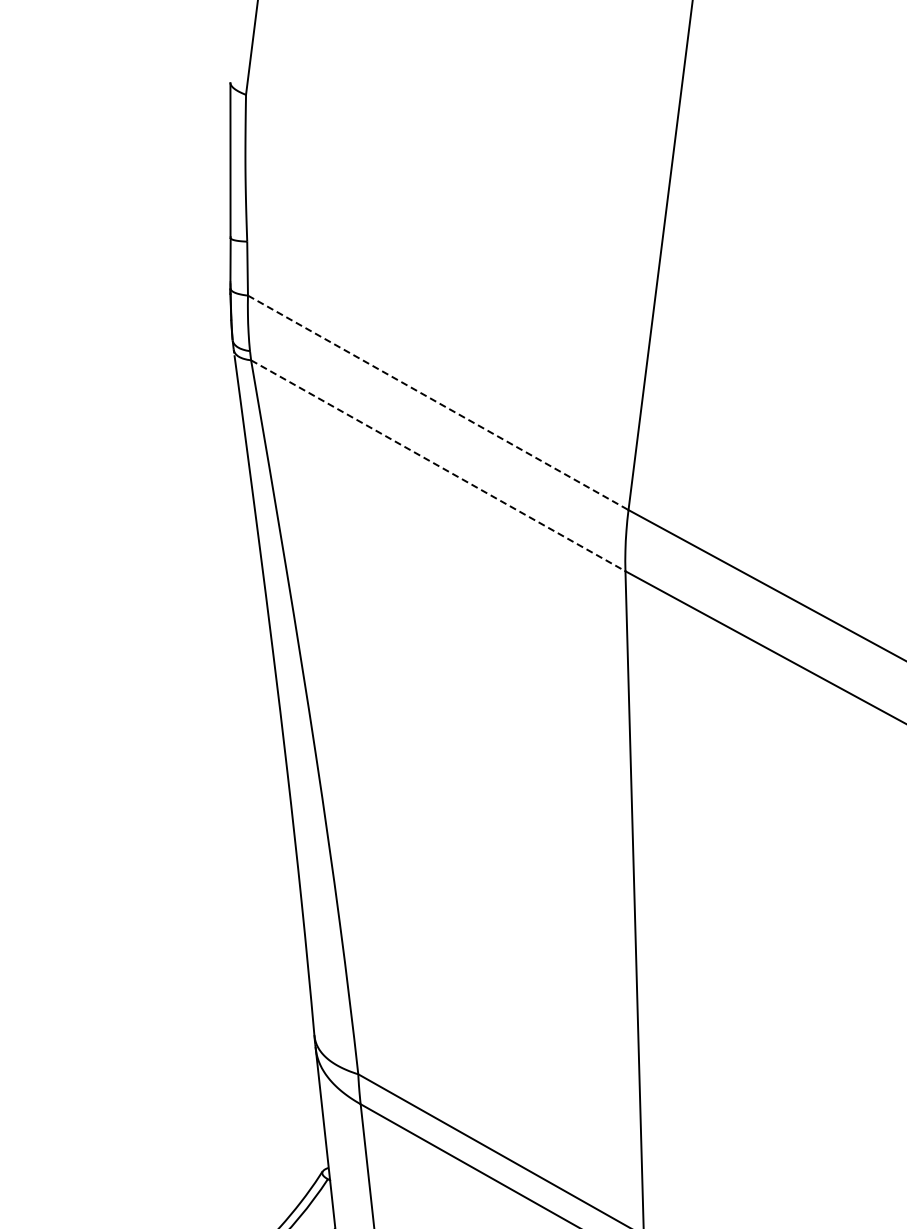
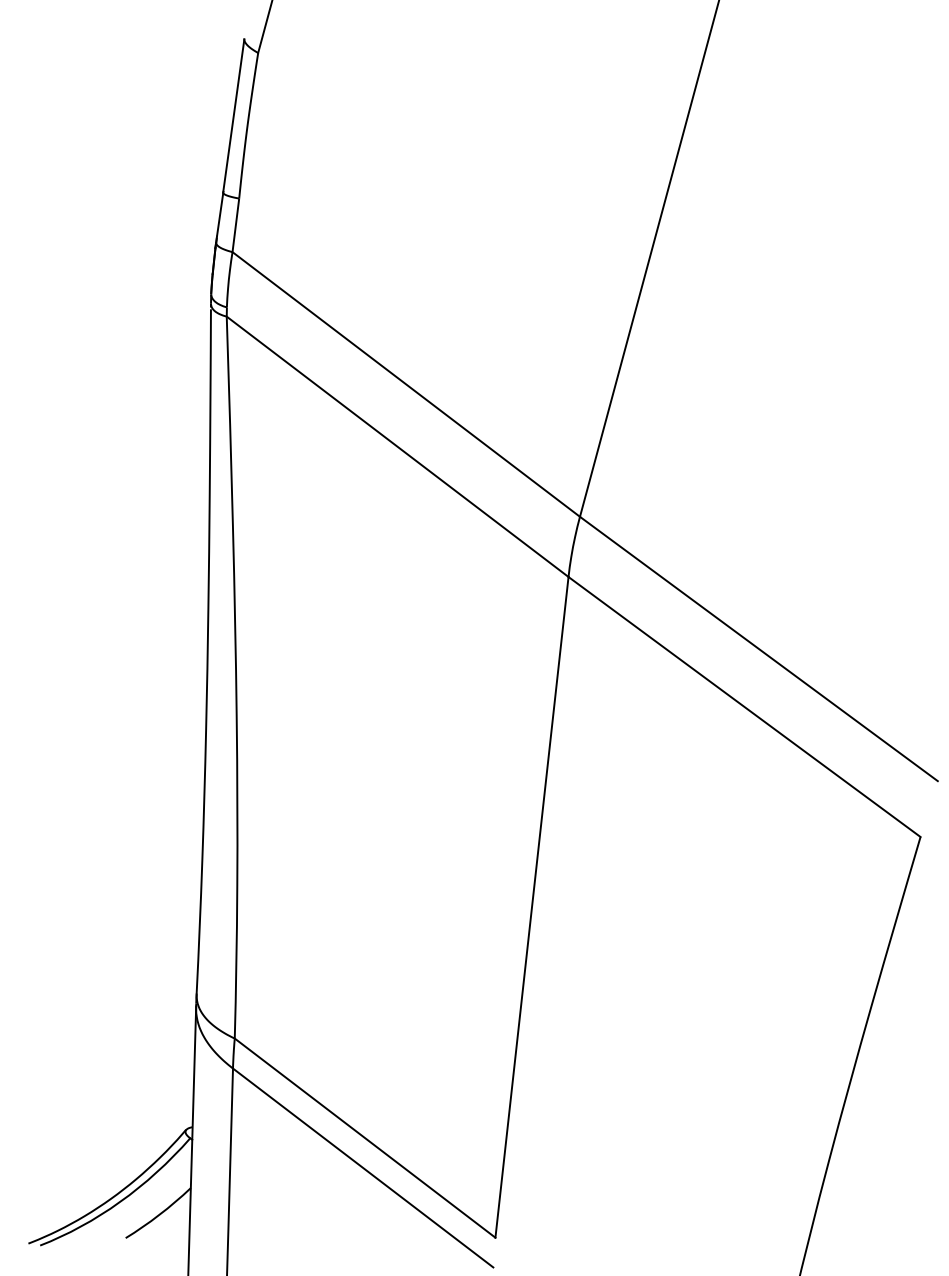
line: (438, 402) -> (406, 384), dashed -> solid
line: (438, 465) -> (397, 446), dashed -> solid

